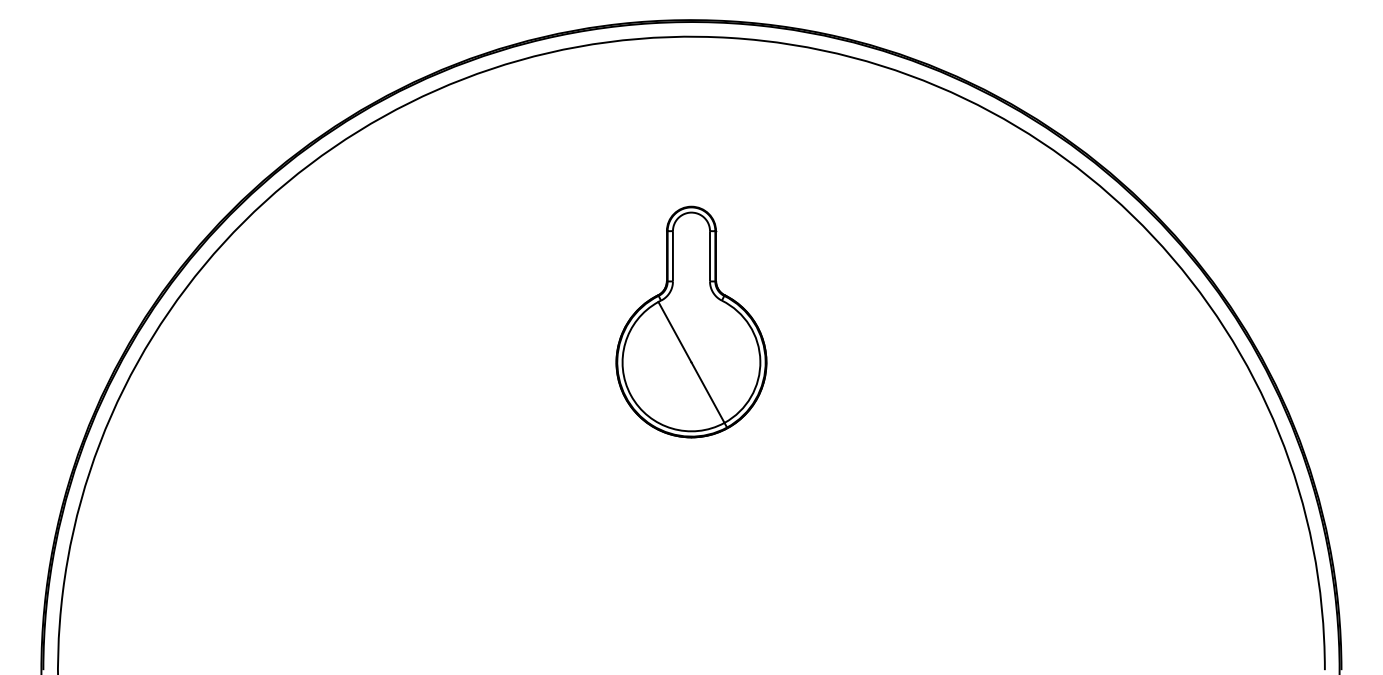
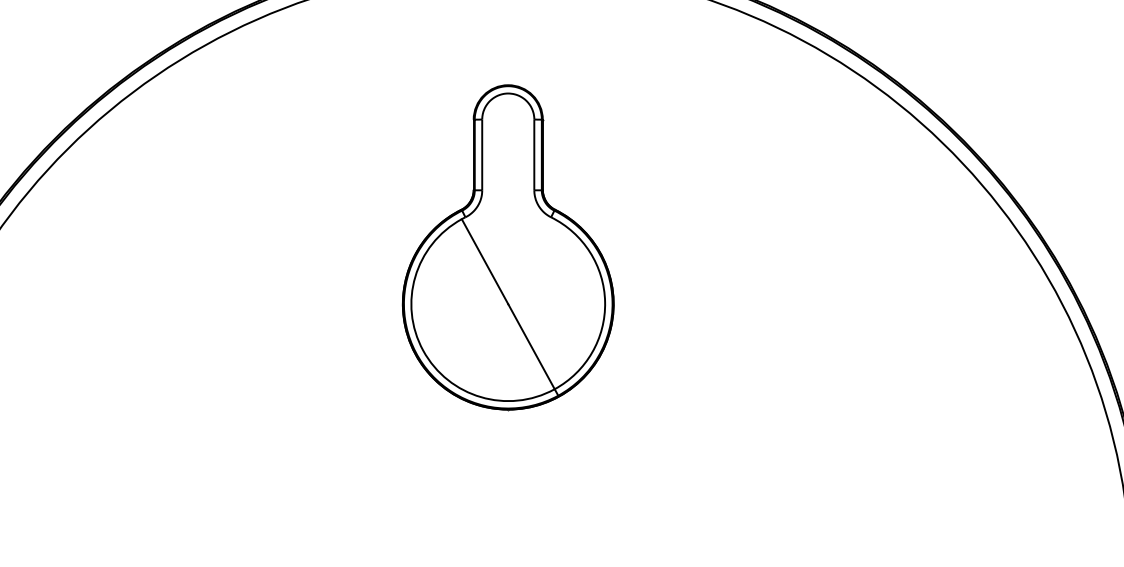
part: (691, 322) -> (508, 248), size x1.43

